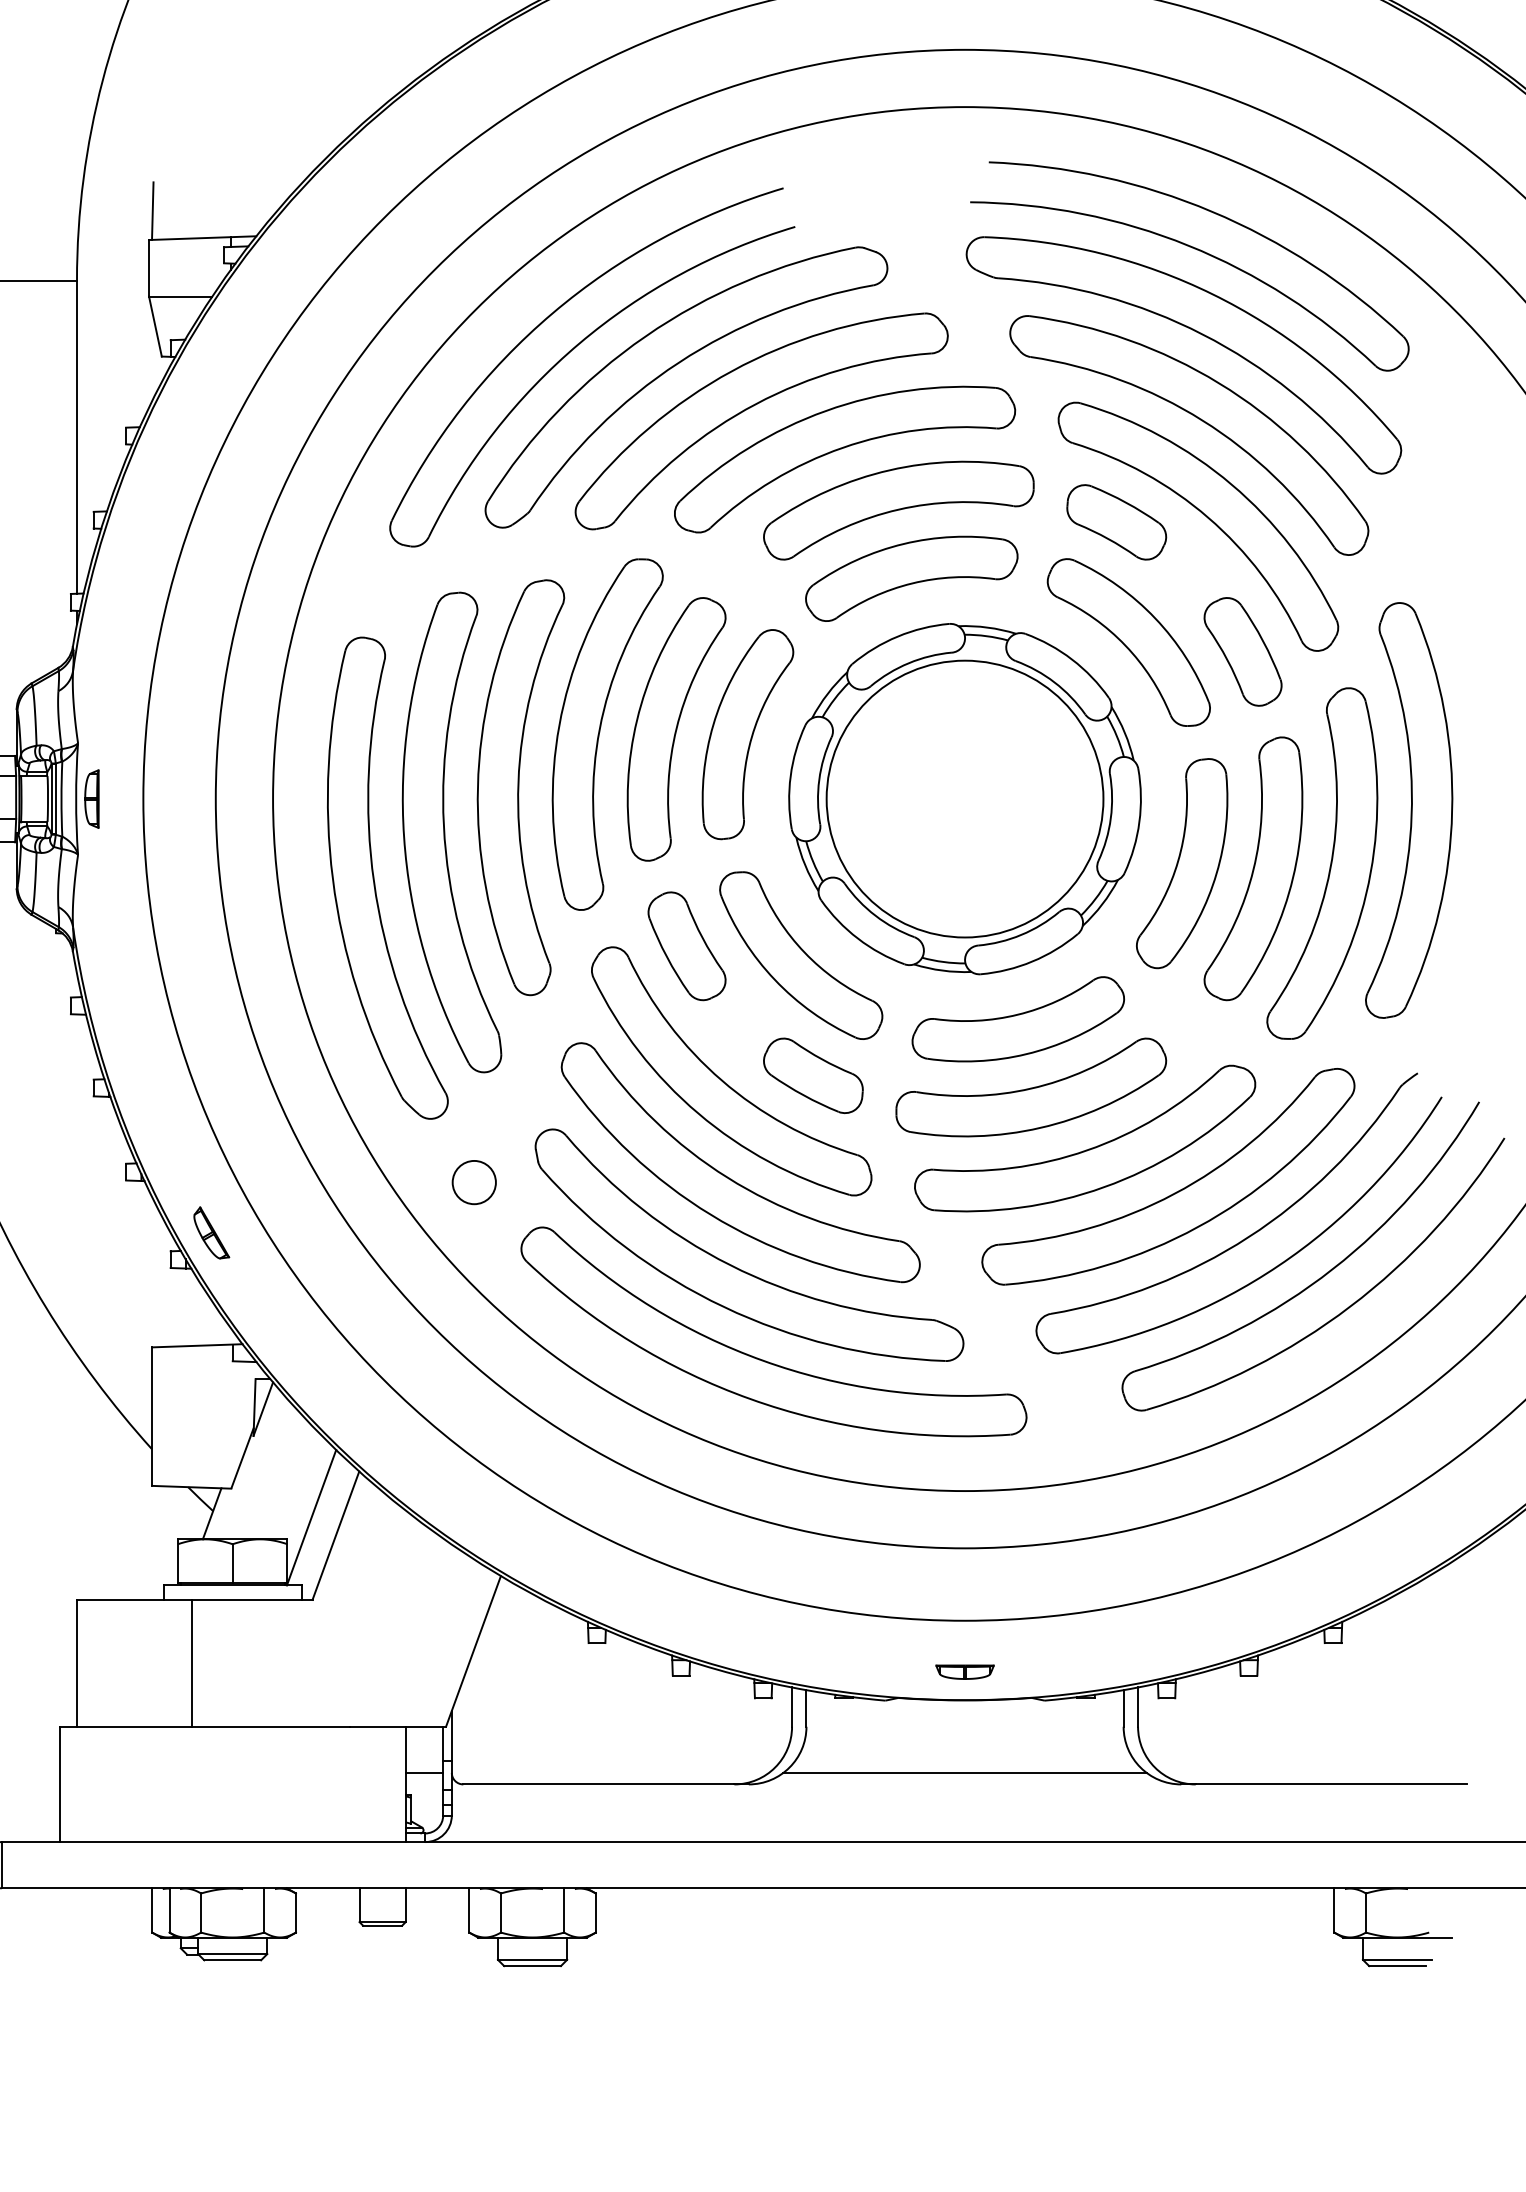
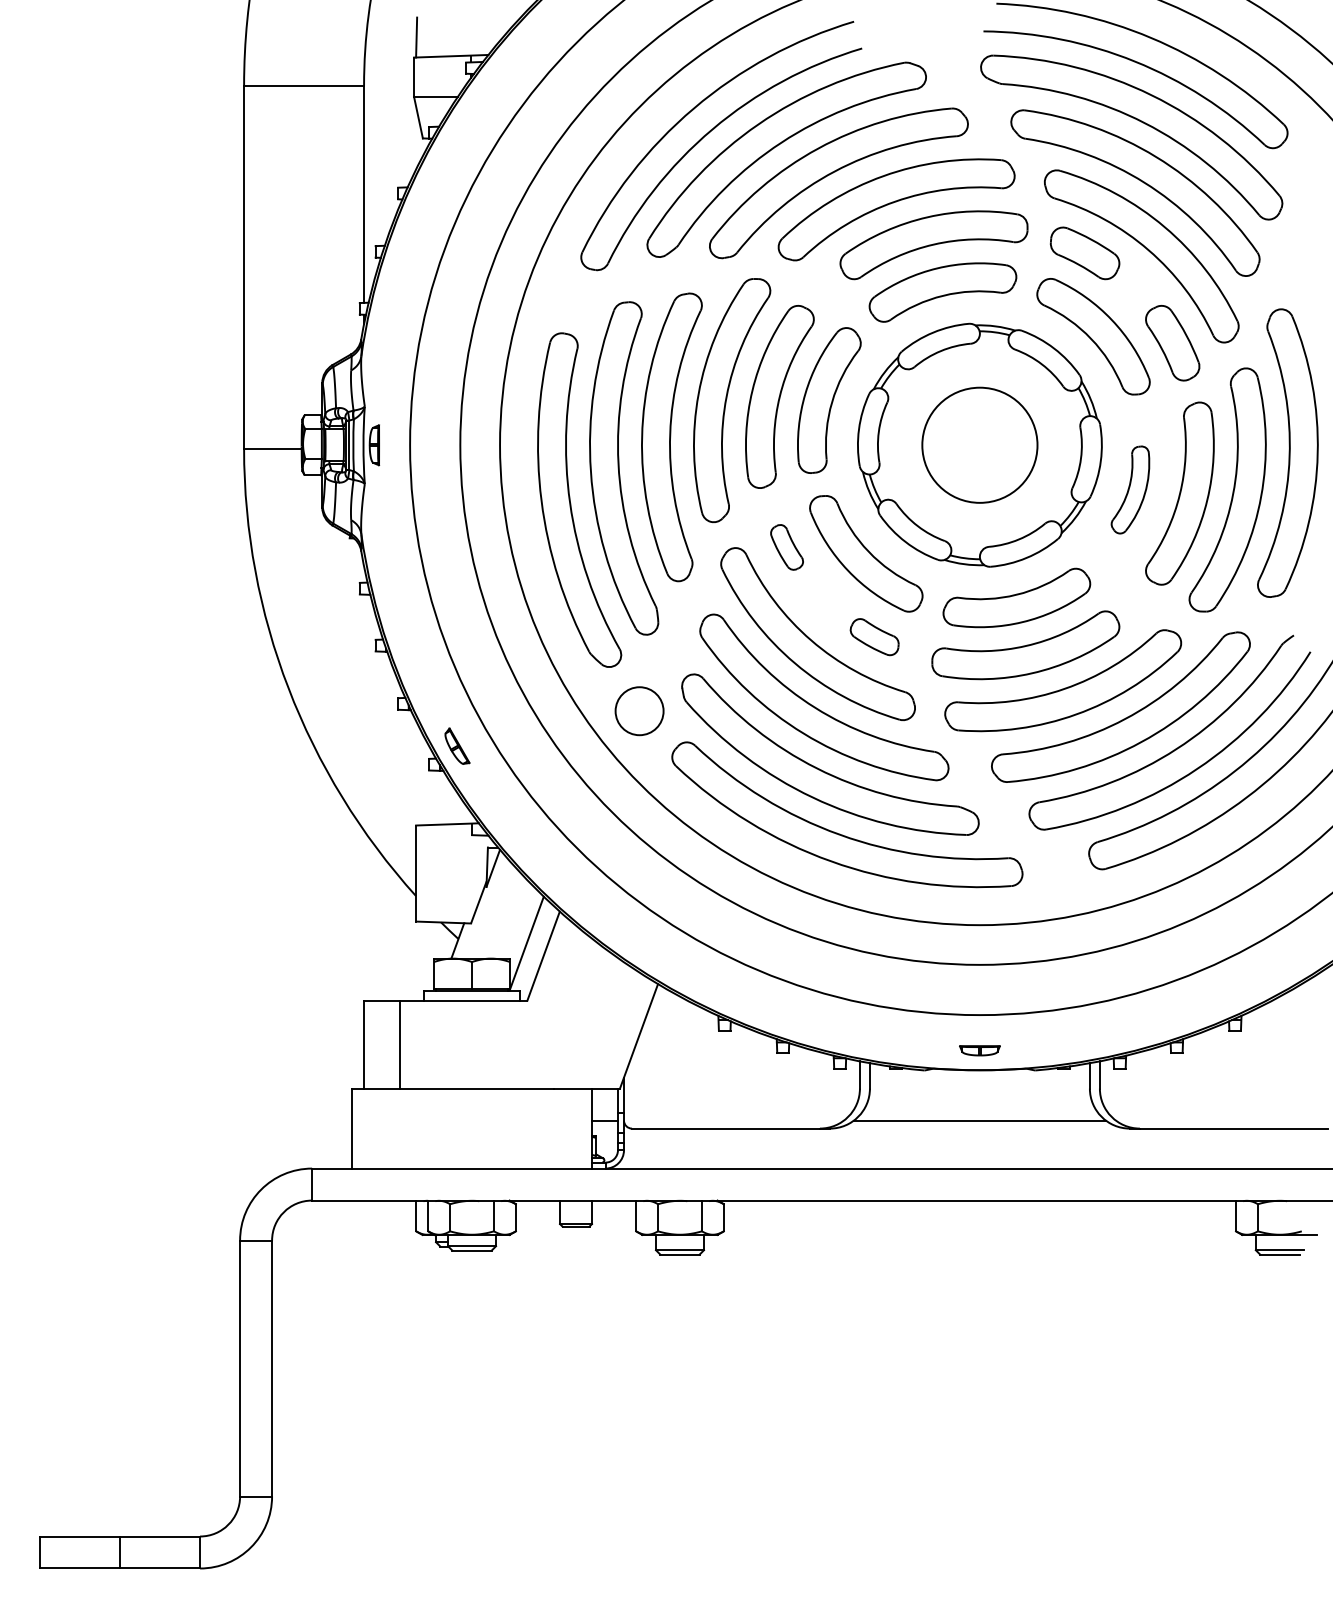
circle: (964, 799) -> (979, 445), size x0.6
part: (1182, 862) -> (1130, 489), size x0.6
part: (686, 946) -> (786, 547), size x0.6
part: (813, 1074) -> (874, 636), size x0.7
circle: (474, 1182) -> (639, 711), size x1.6
line: (192, 1663) -> (400, 1044), moved

